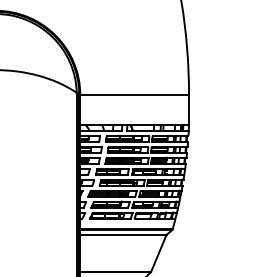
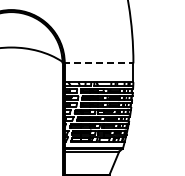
line: (133, 95) -> (98, 63), solid -> dashed

